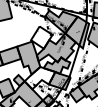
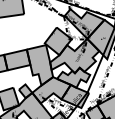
fill: (41, 37) -> (57, 41), added
fill: (39, 77) -> (50, 89), added

